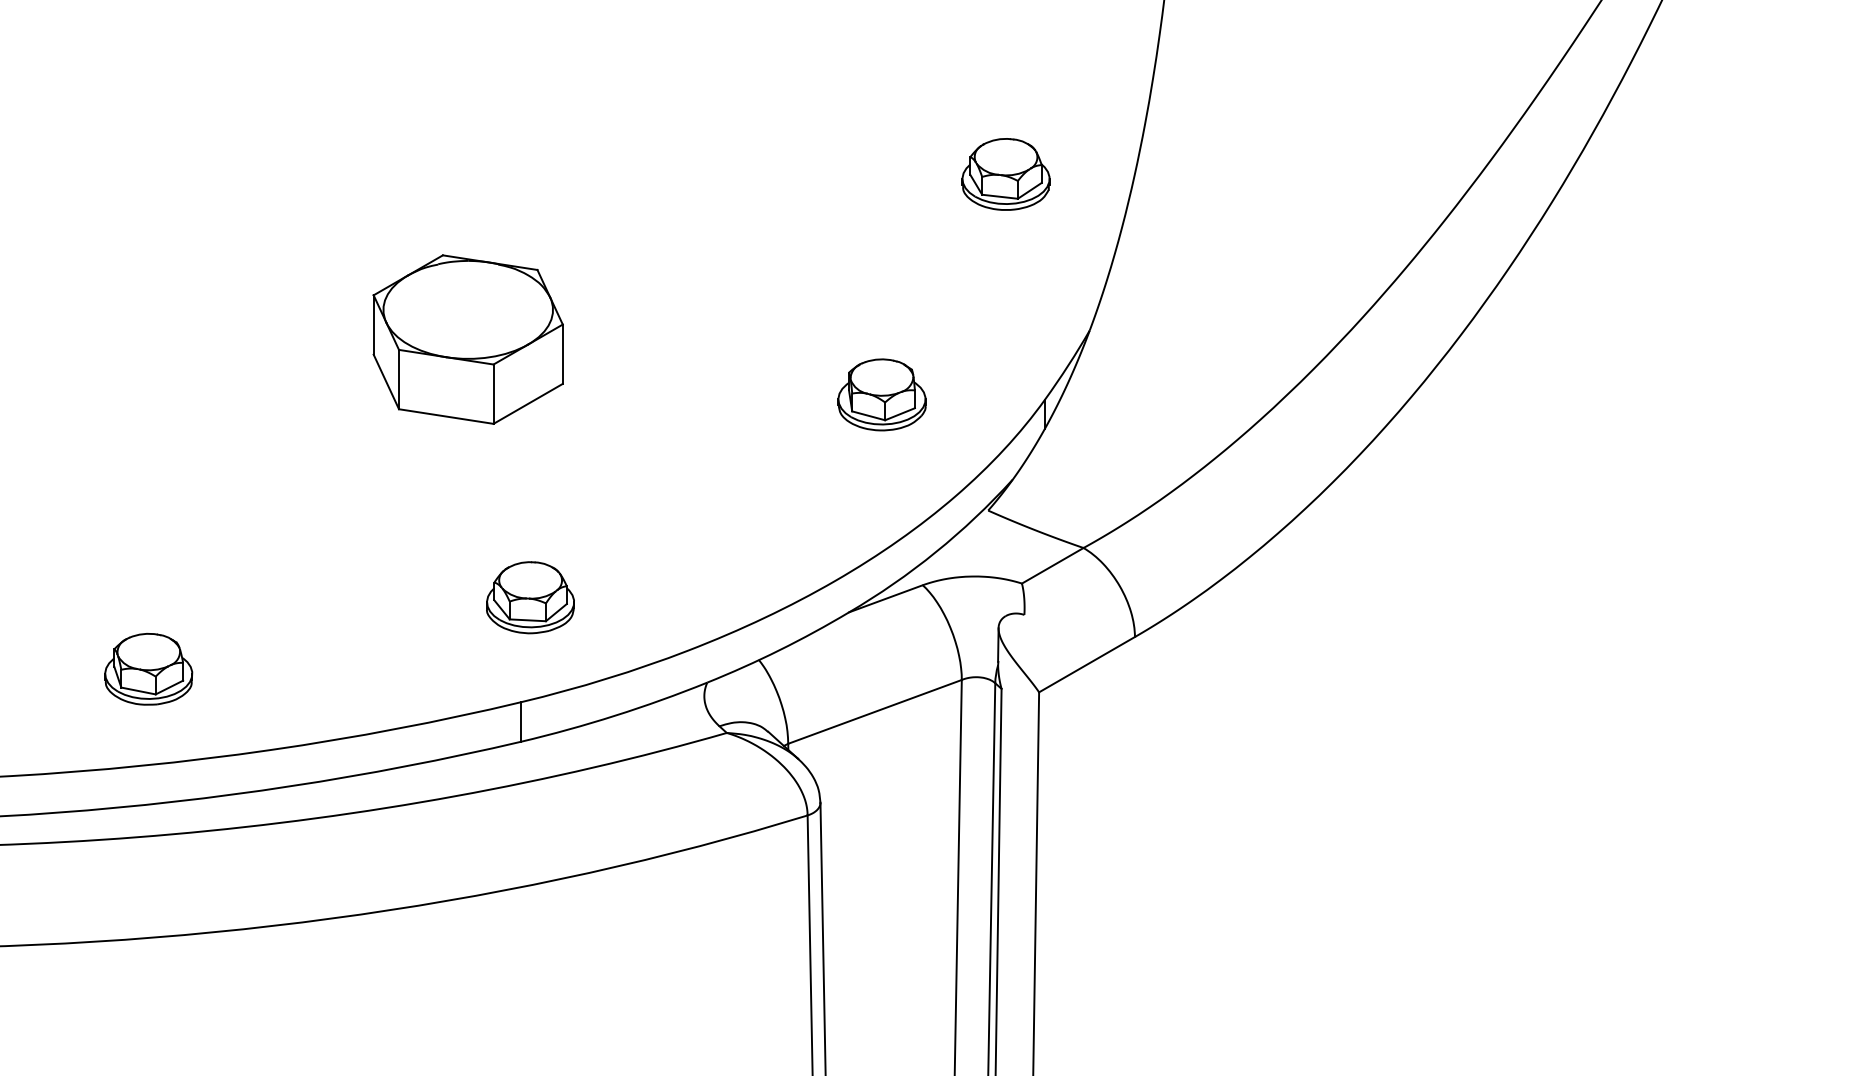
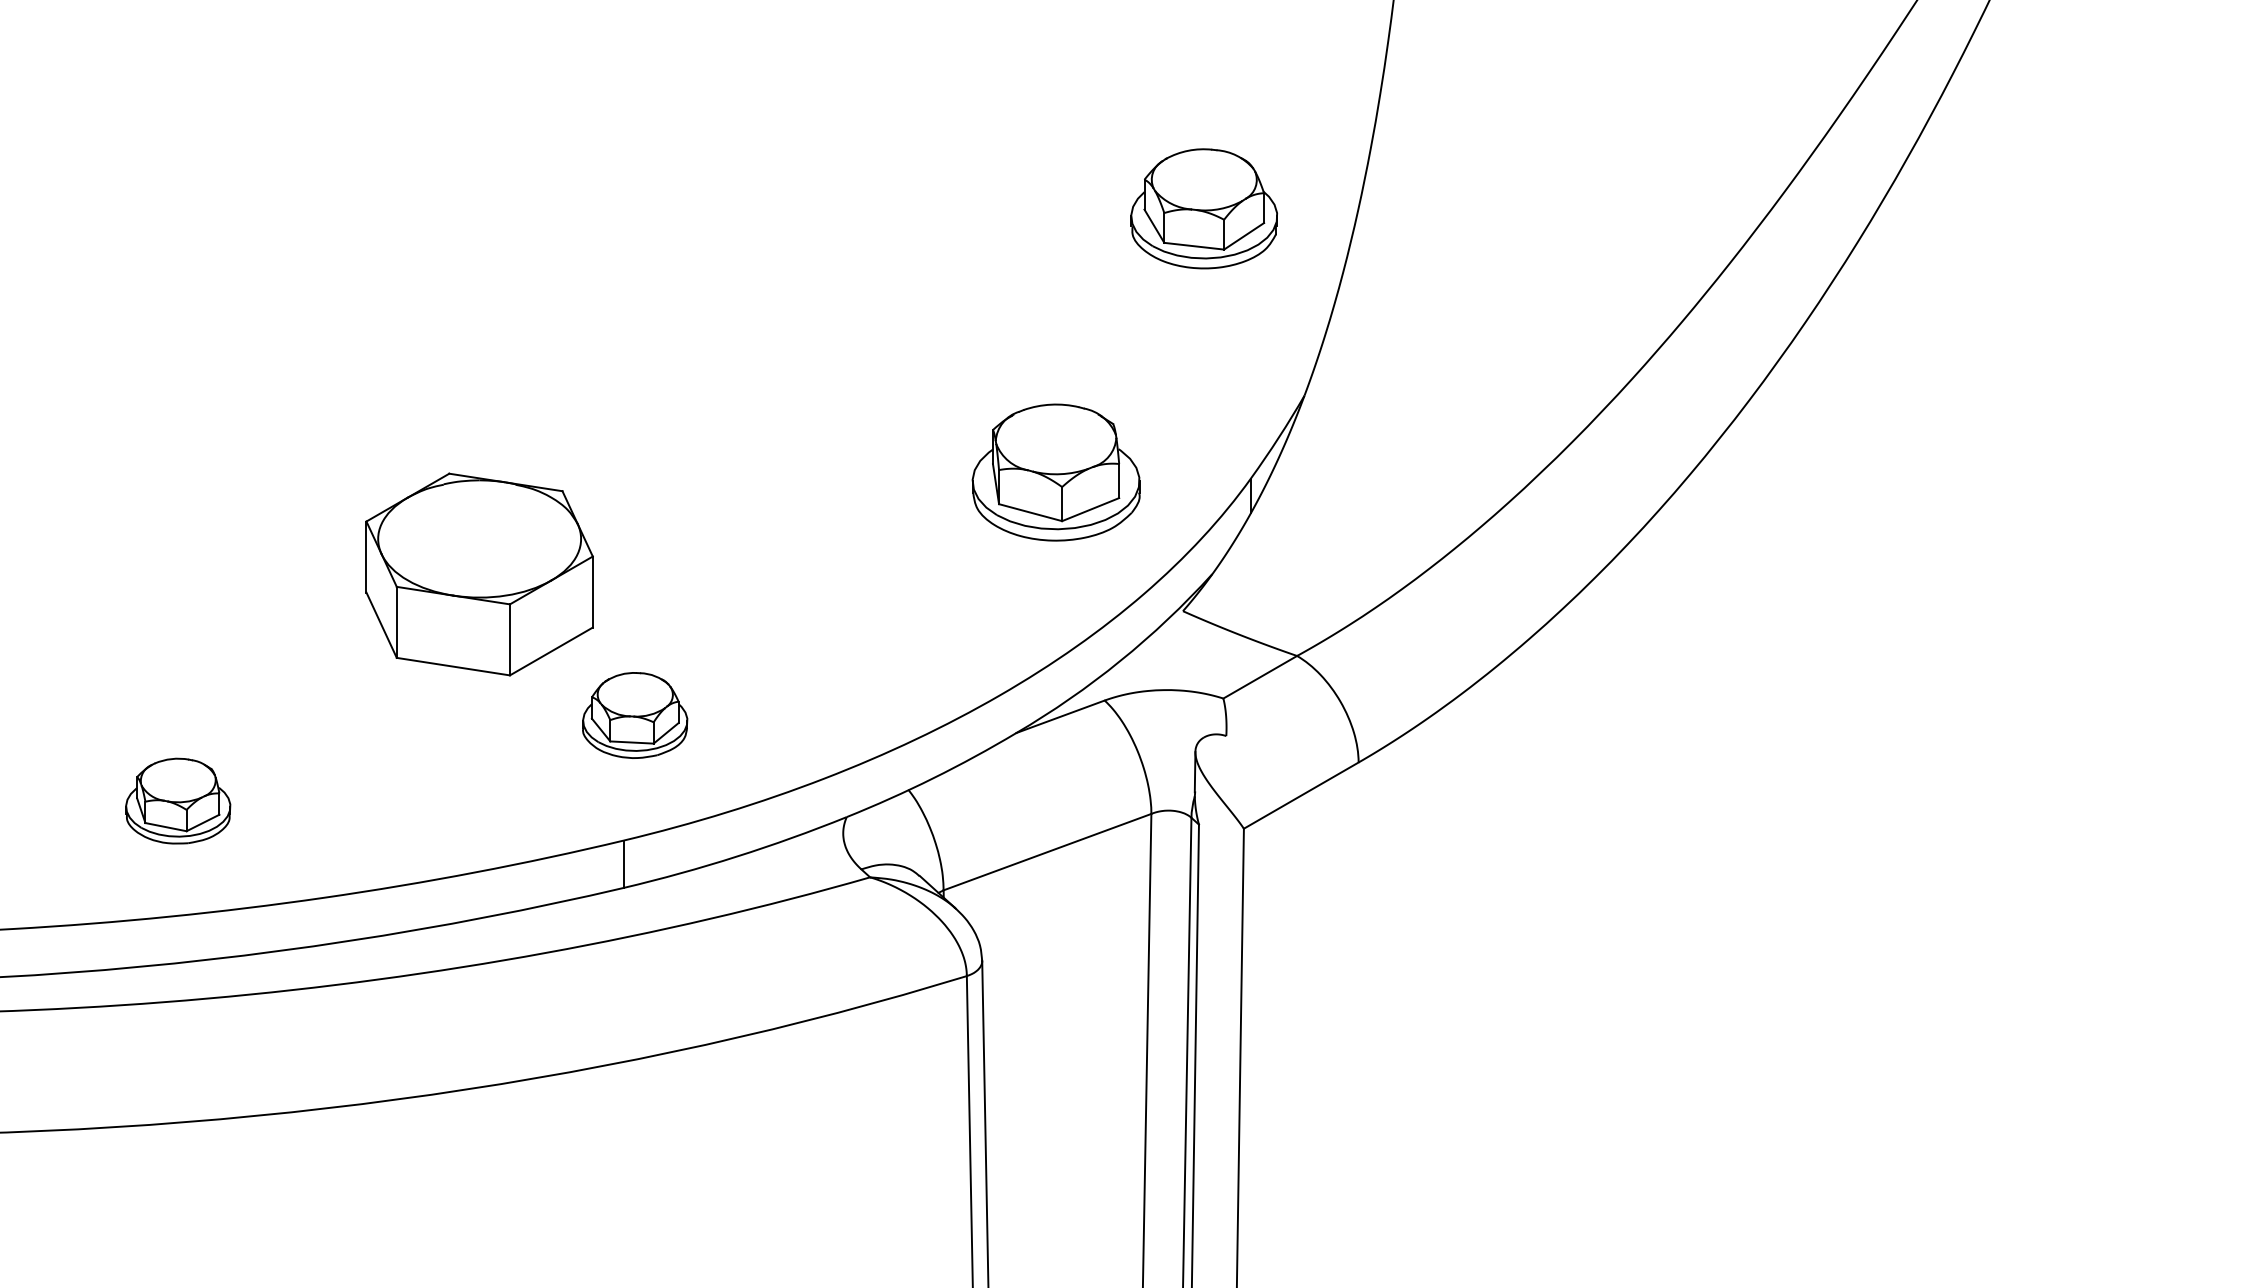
part: (1006, 174) -> (1204, 208), size x1.4
part: (468, 339) -> (479, 574), moved
part: (881, 394) -> (1055, 472), size x1.6

